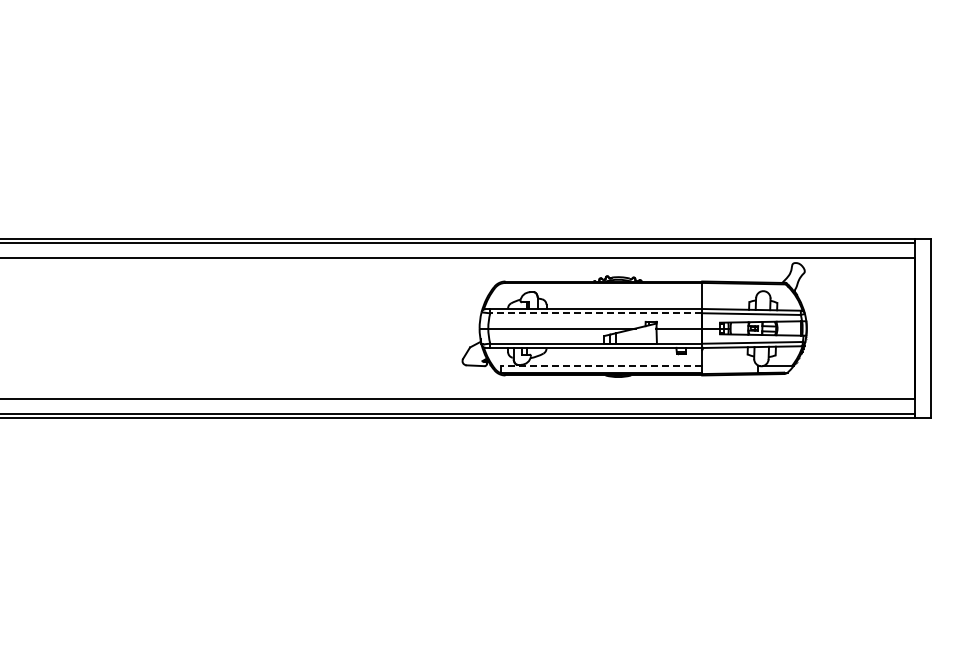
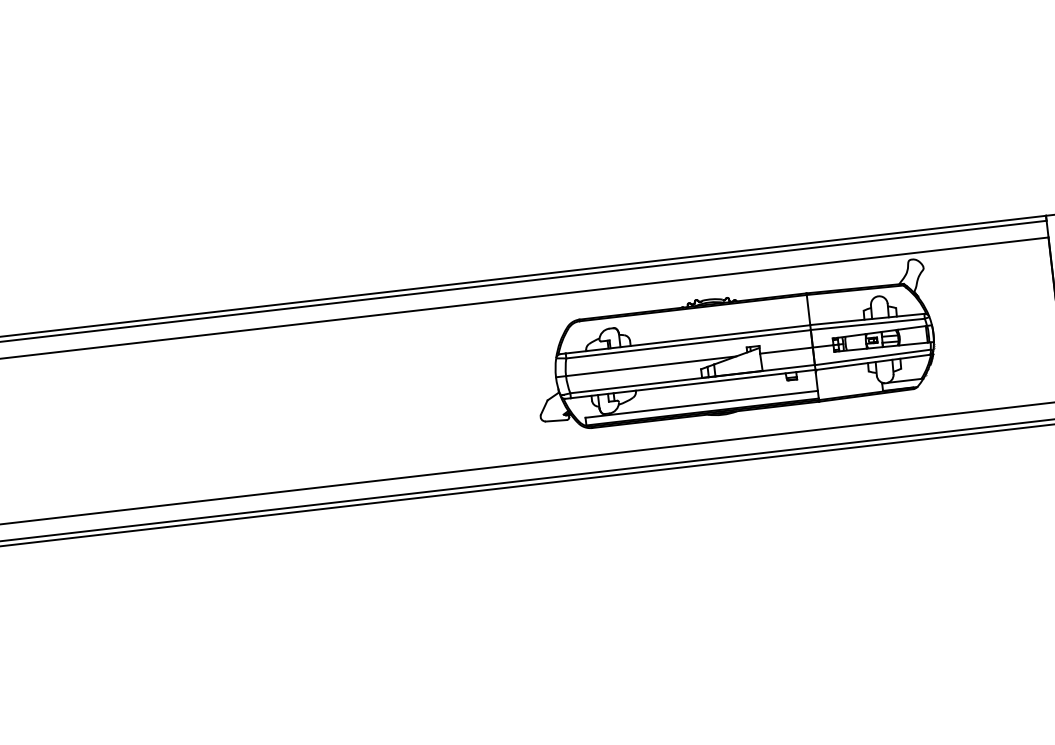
line: (596, 313) -> (688, 344), dashed -> solid
line: (601, 366) -> (701, 404), dashed -> solid

